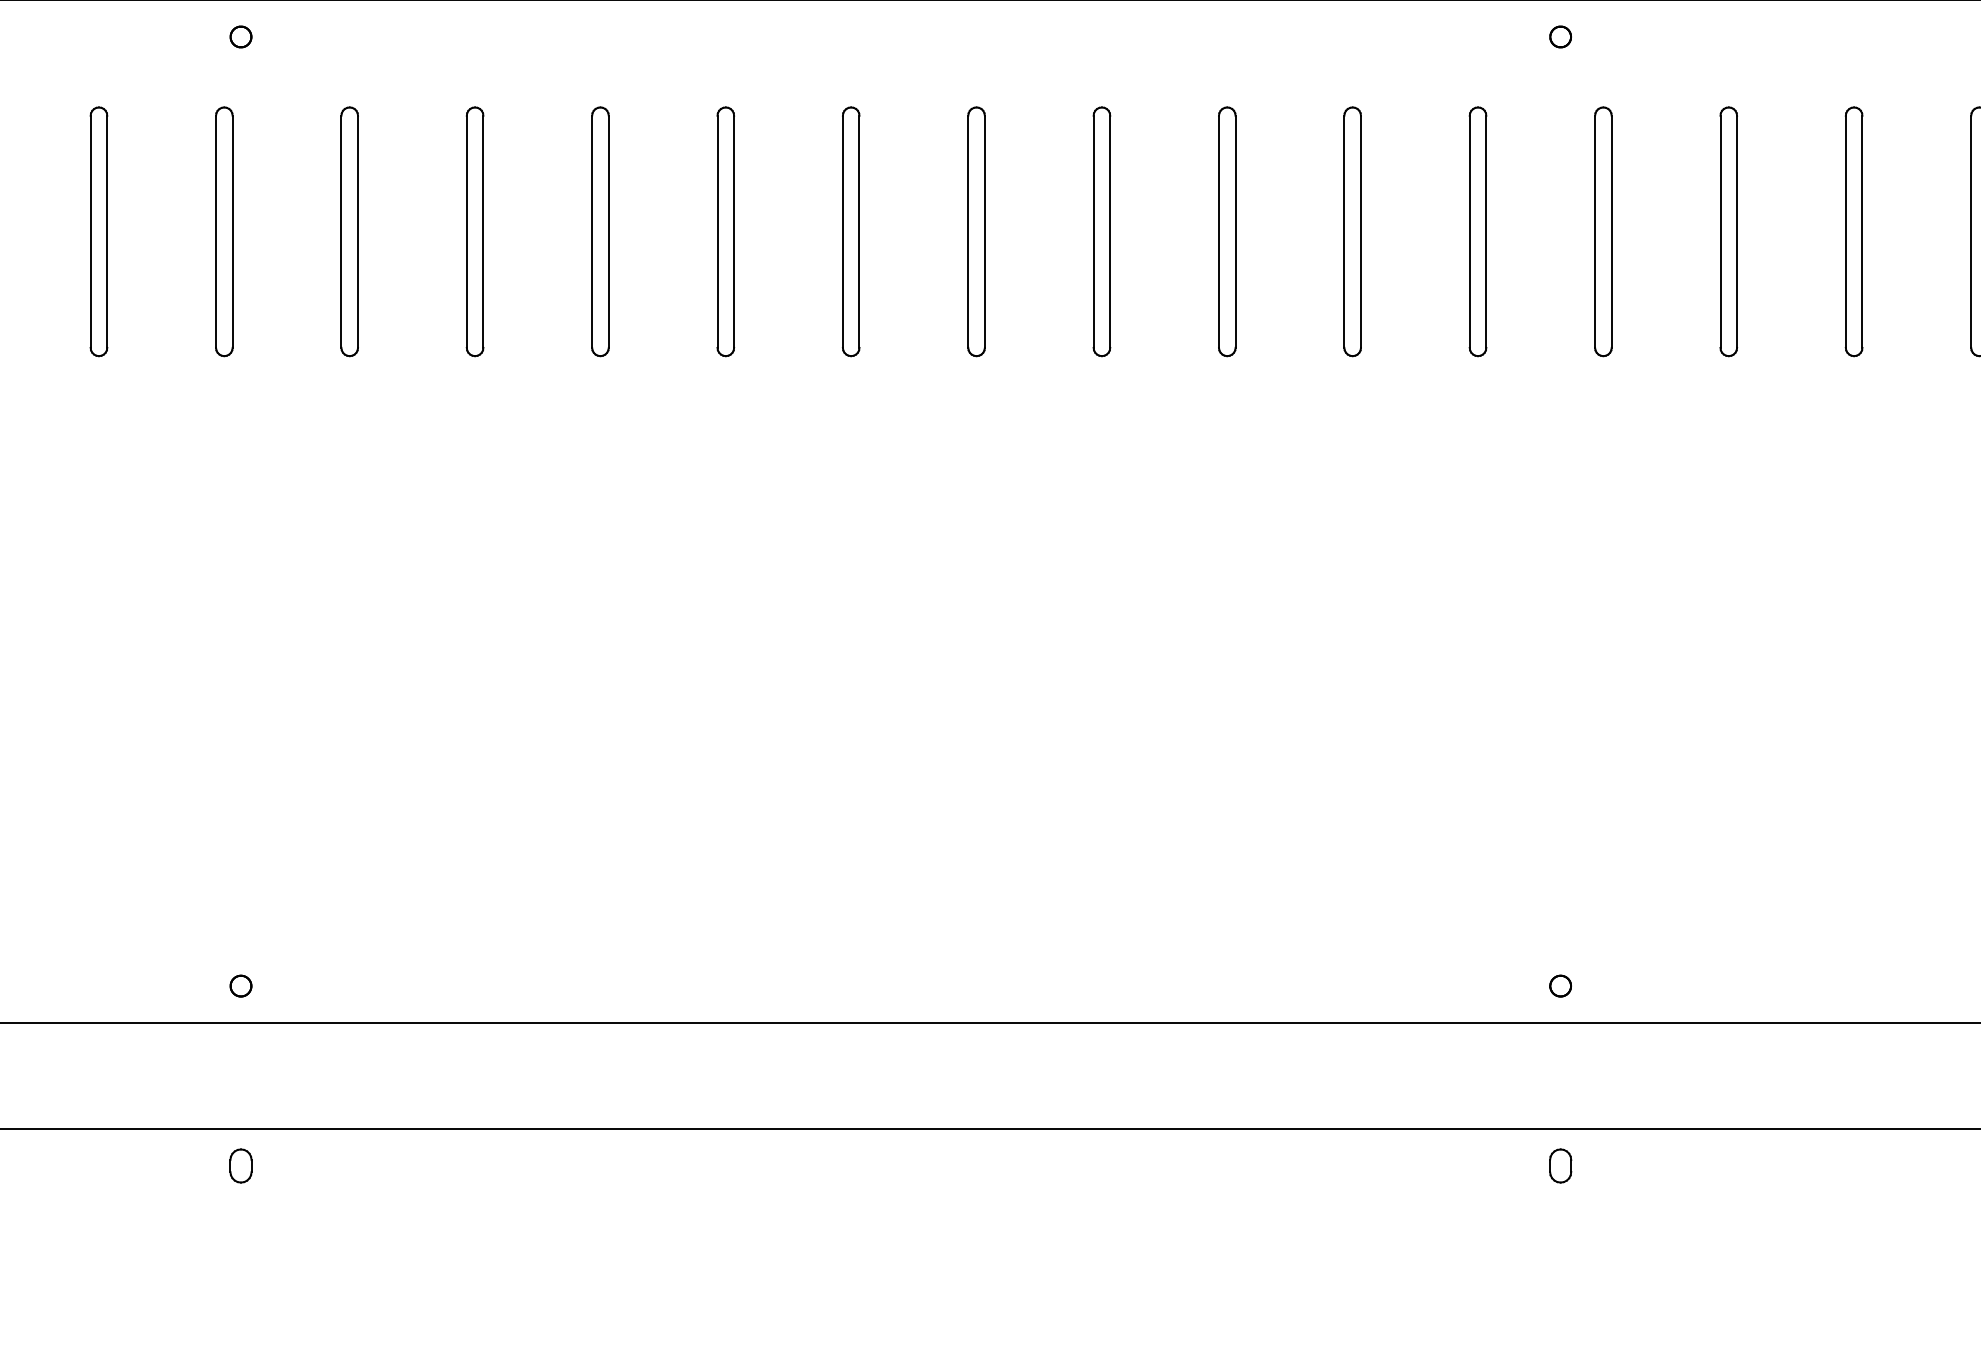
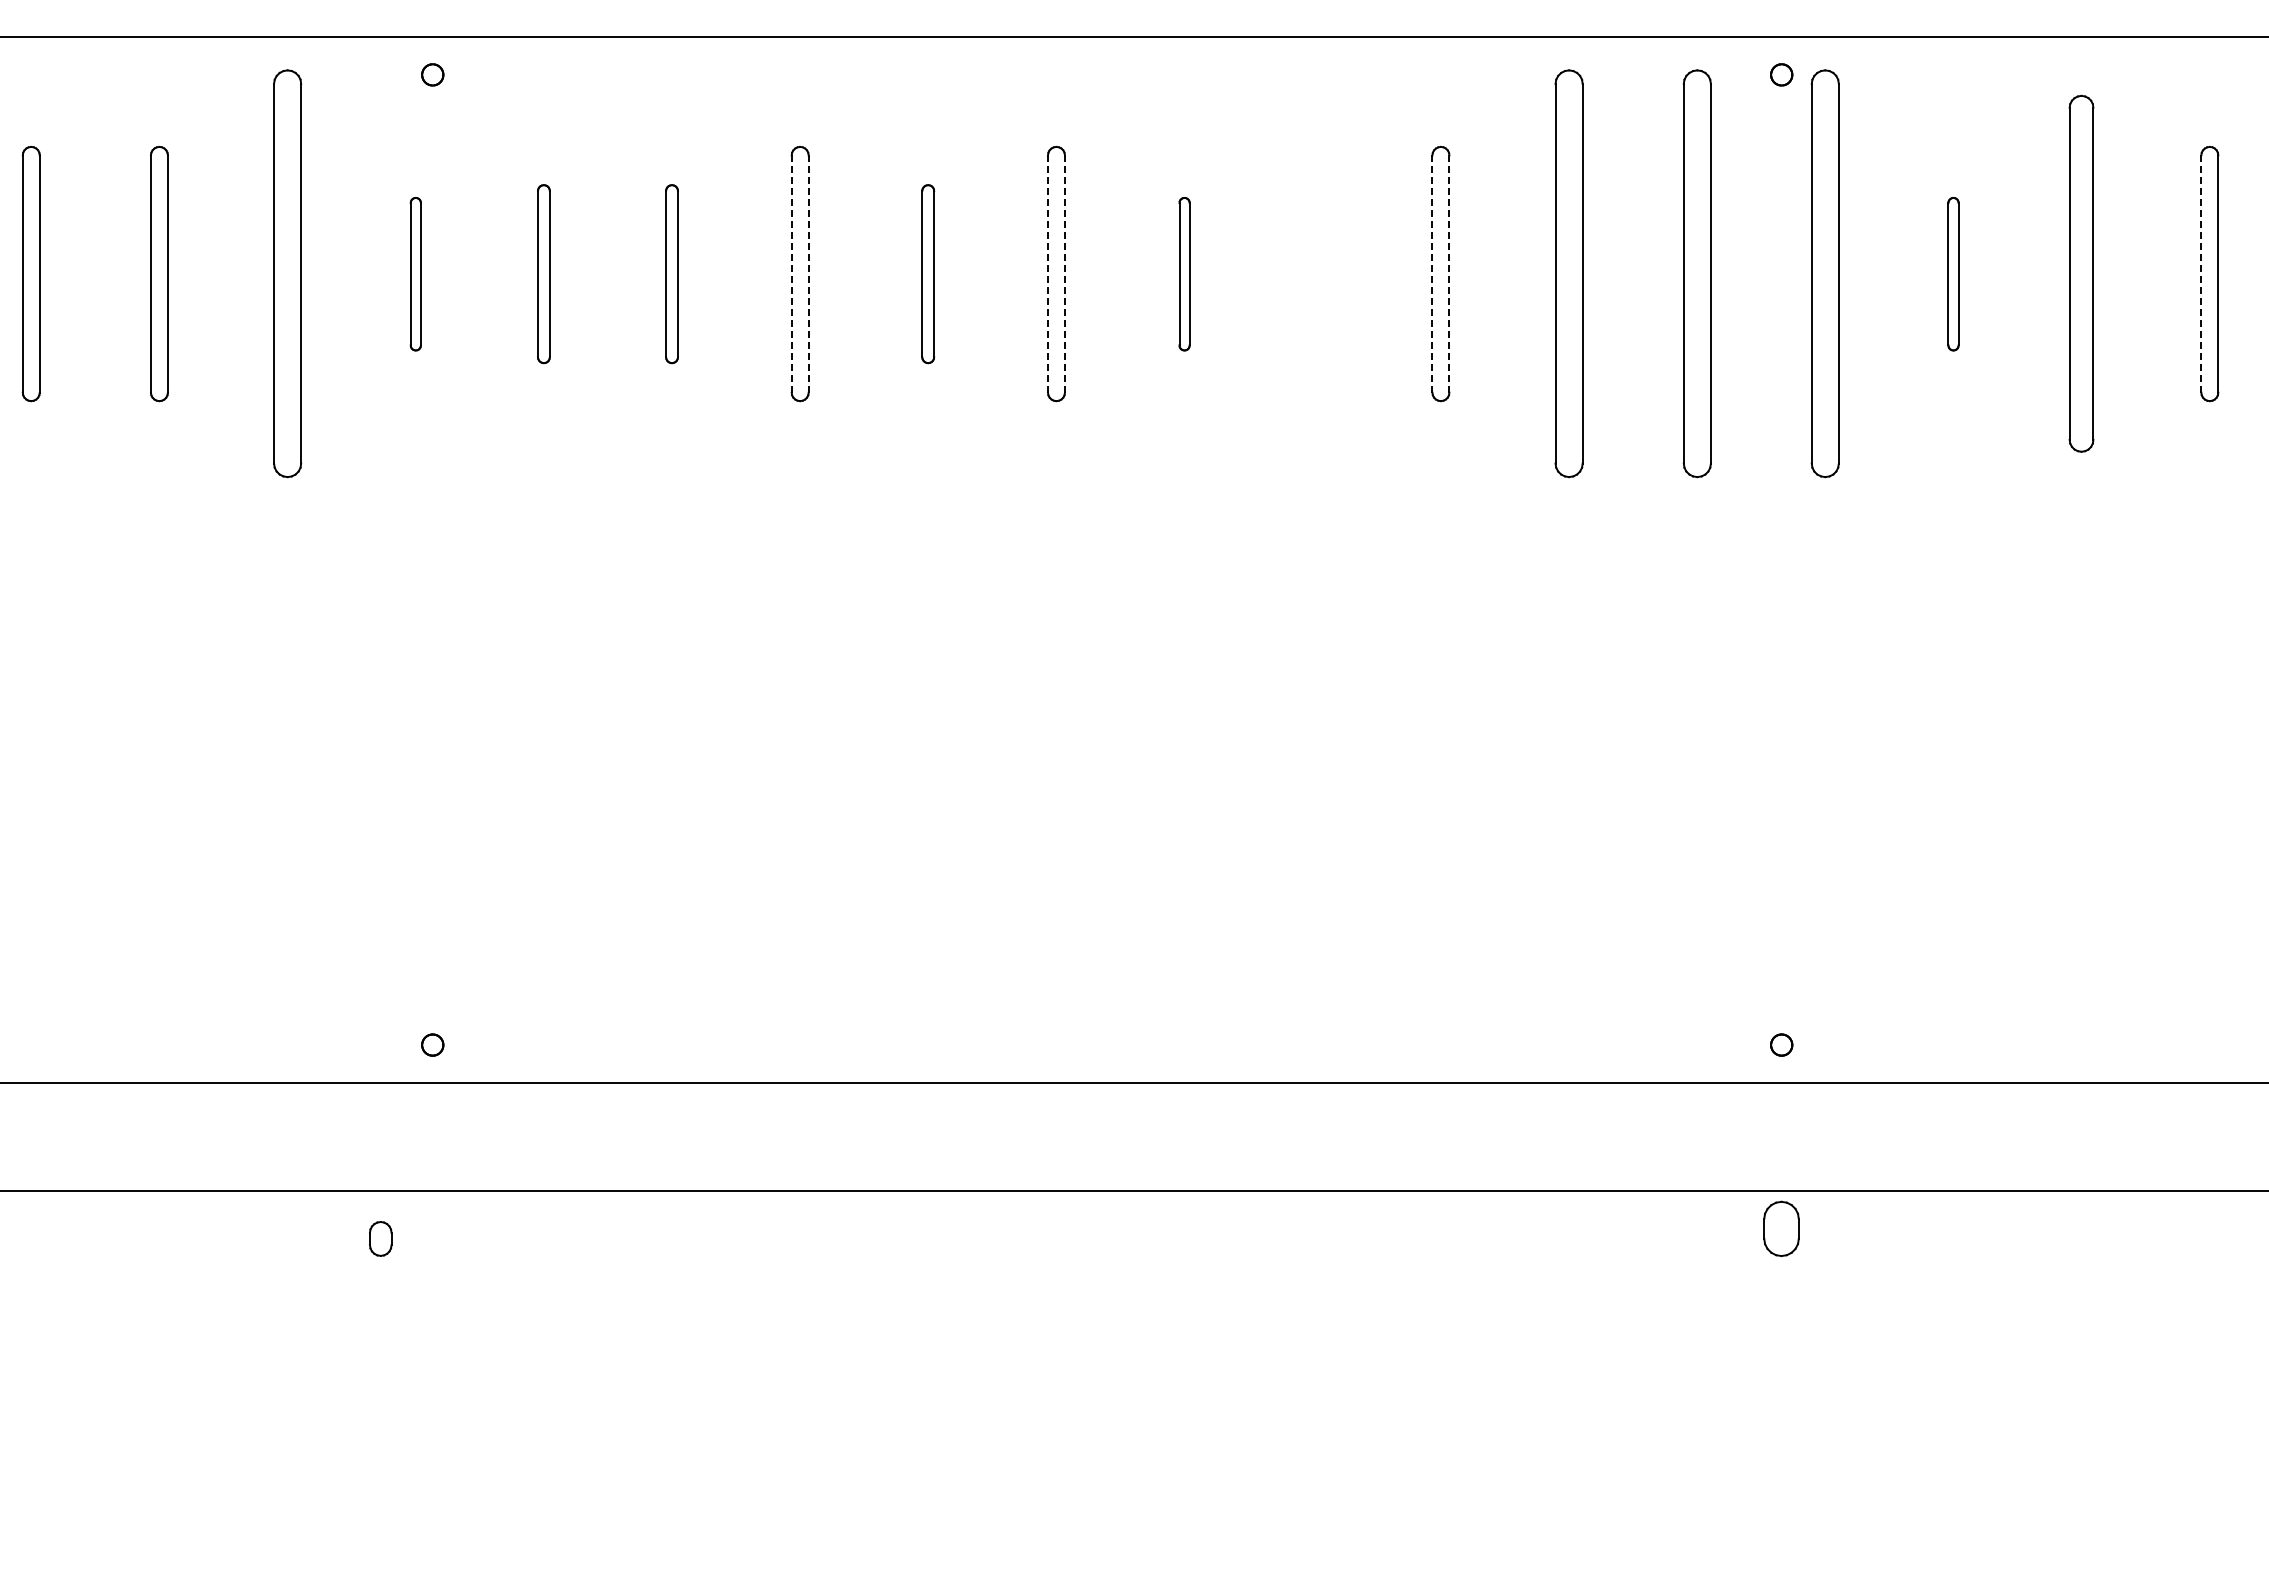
part: (98, 232) -> (287, 274), size x1.6
part: (224, 232) -> (415, 274), size x0.6
part: (349, 232) -> (543, 274), size x0.7
part: (474, 232) -> (671, 274), size x0.7
line: (591, 232) -> (791, 274), solid -> dashed
line: (608, 232) -> (808, 274), solid -> dashed
part: (725, 232) -> (927, 274), size x0.7
line: (843, 232) -> (1048, 274), solid -> dashed
line: (859, 232) -> (1064, 274), solid -> dashed
part: (976, 232) -> (1184, 274), size x0.6
part: (1101, 232) -> (1312, 274), removed
line: (1219, 232) -> (1432, 274), solid -> dashed
line: (1235, 232) -> (1449, 274), solid -> dashed
part: (1352, 232) -> (1568, 274), size x1.6
part: (1477, 232) -> (1696, 274), size x1.6
part: (1603, 232) -> (1825, 274), size x1.6
part: (1728, 232) -> (1953, 274), size x0.6
part: (1853, 232) -> (2081, 274), size x1.4
line: (1971, 232) -> (2201, 274), solid -> dashed
part: (240, 1165) -> (380, 1238), moved
part: (1560, 1165) -> (1781, 1228), size x1.6

